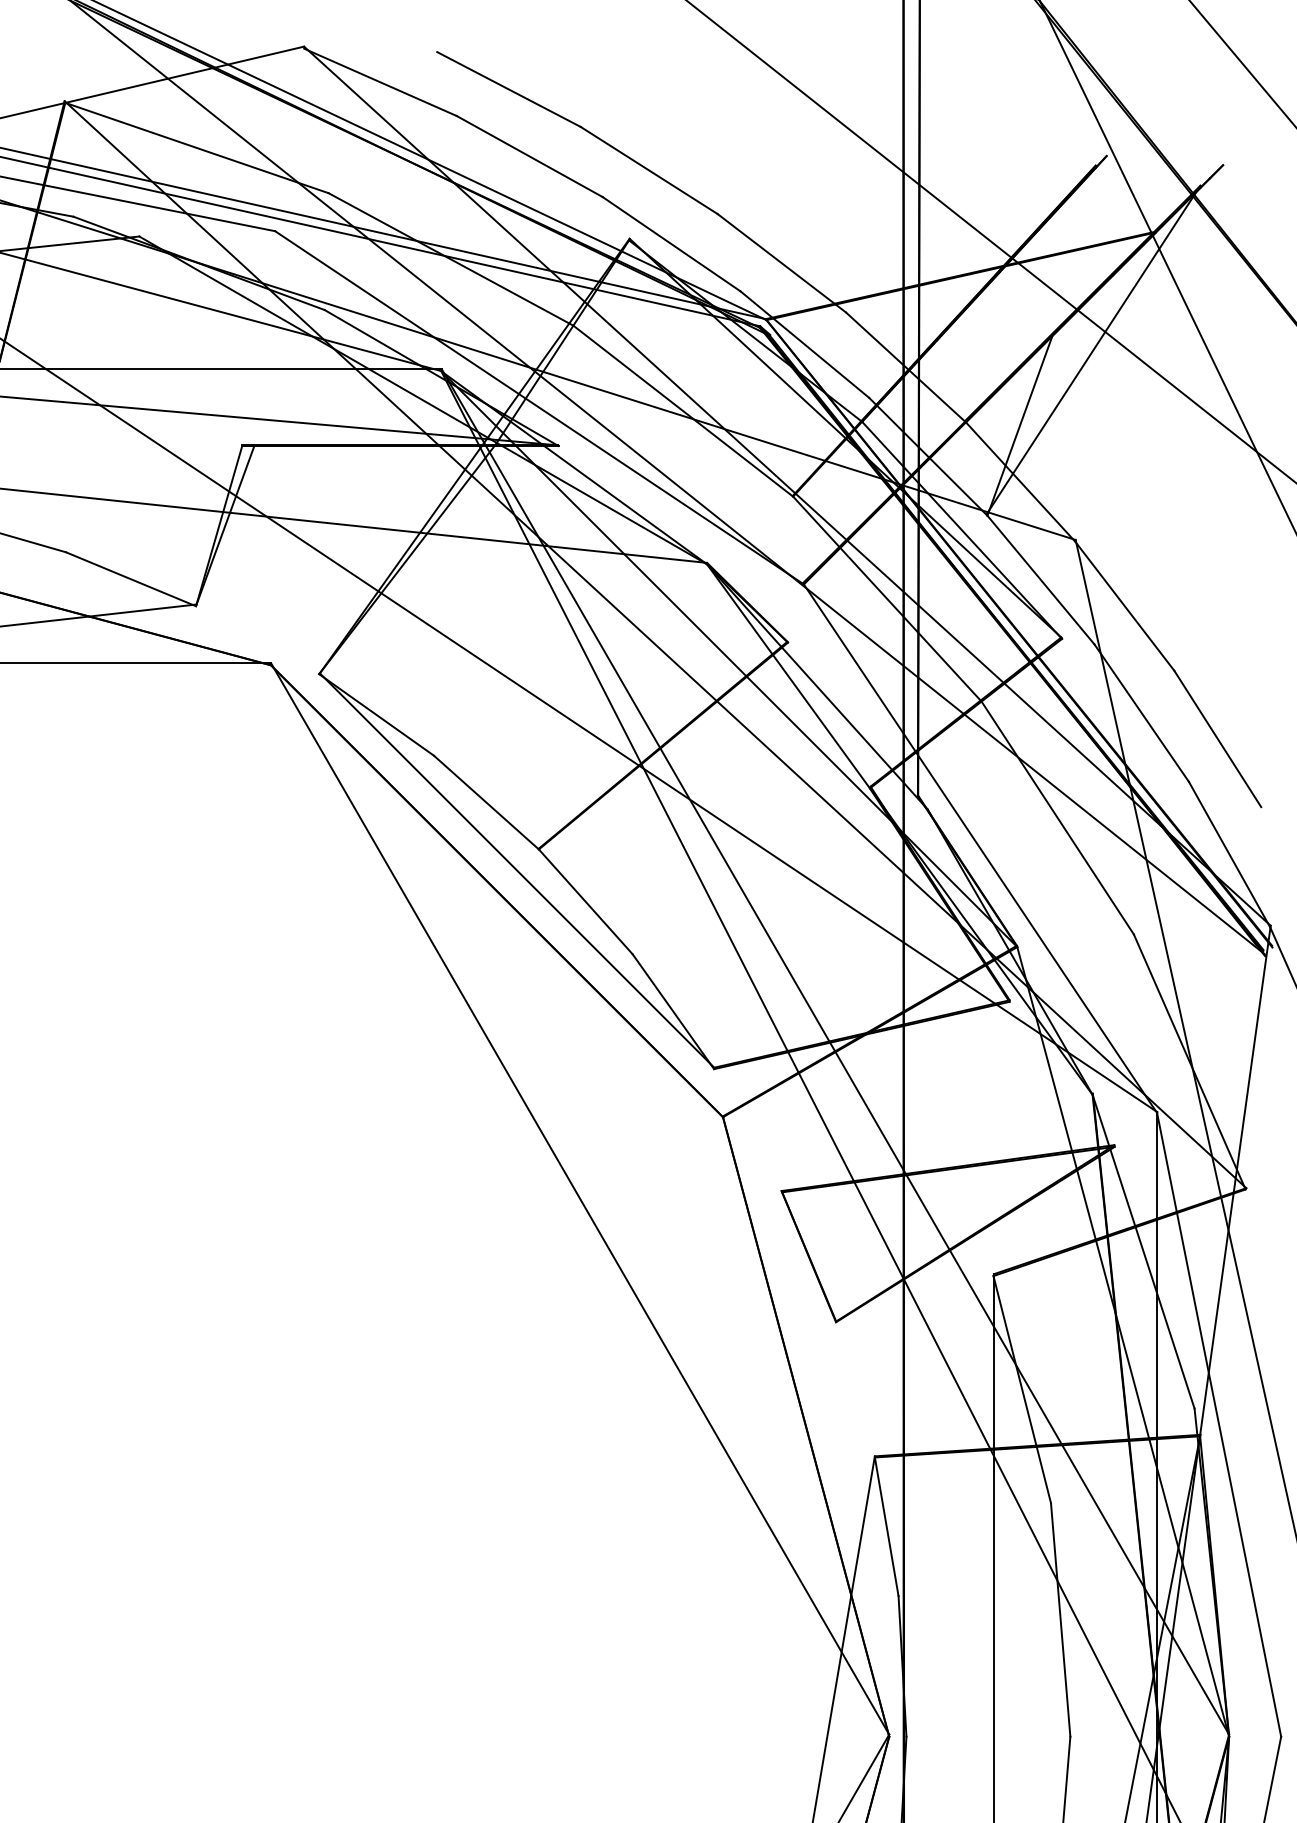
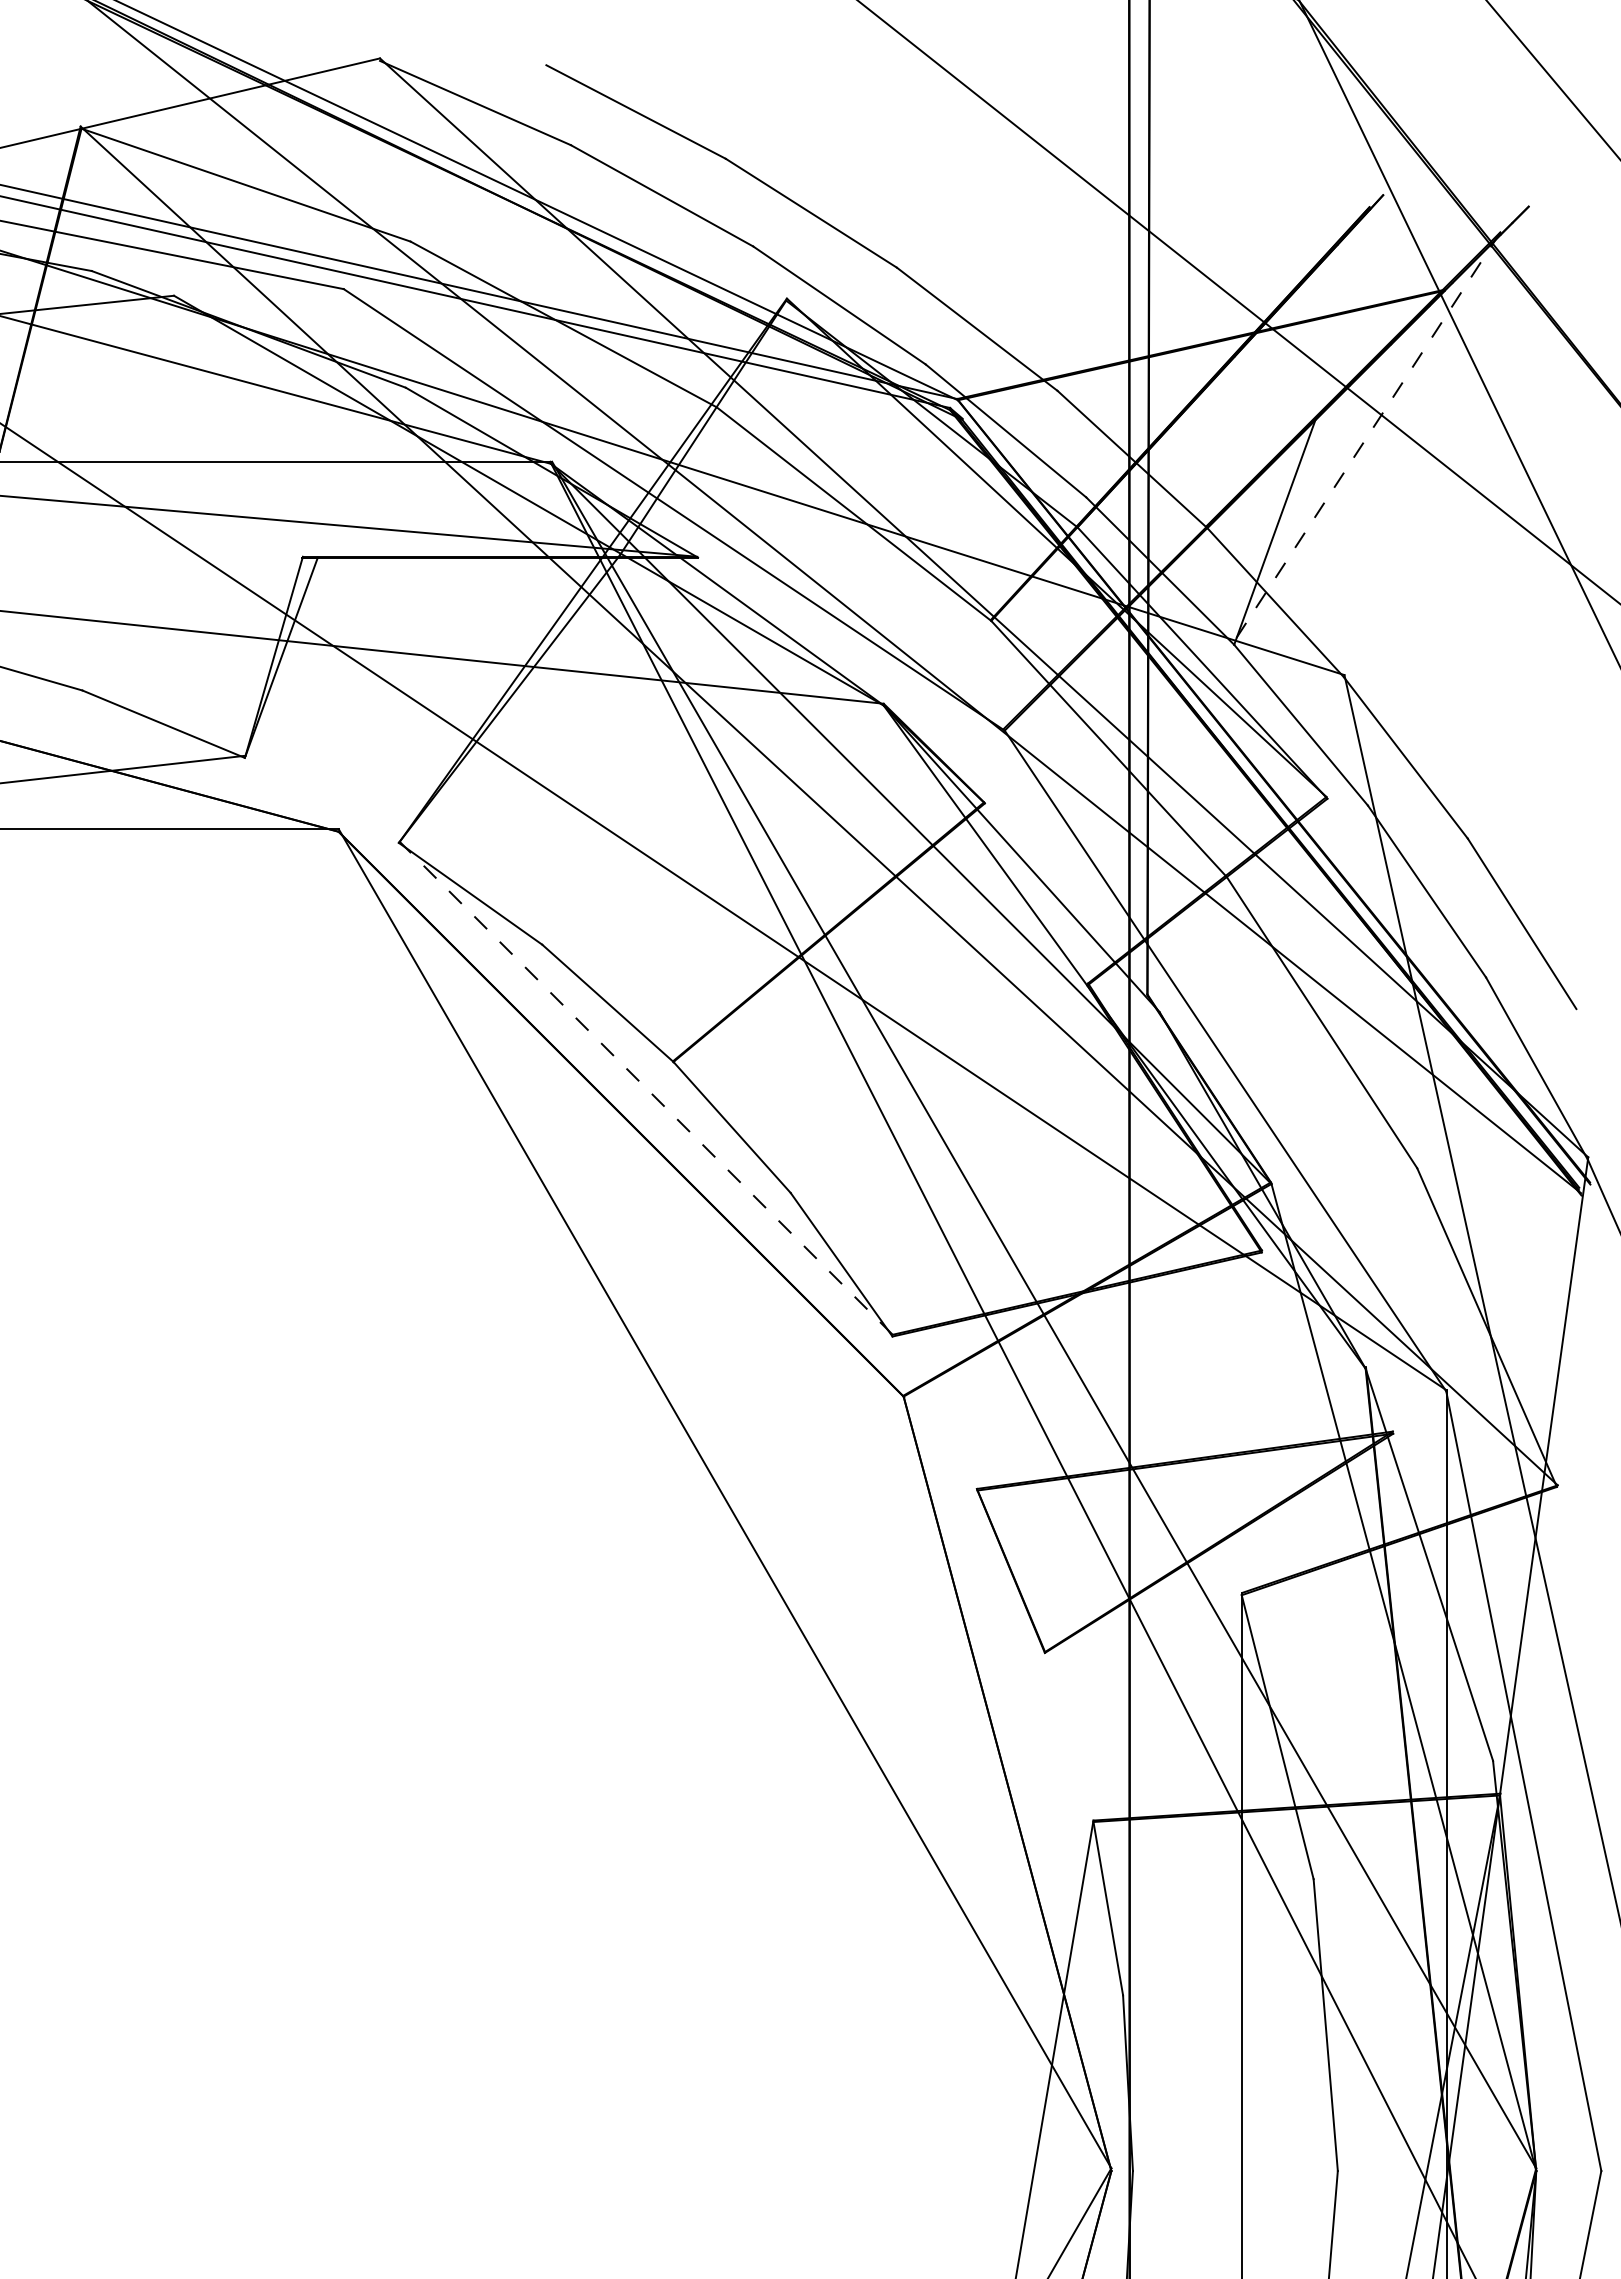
line: (1093, 349) -> (1366, 437), solid -> dashed
line: (517, 870) -> (646, 1088), solid -> dashed

